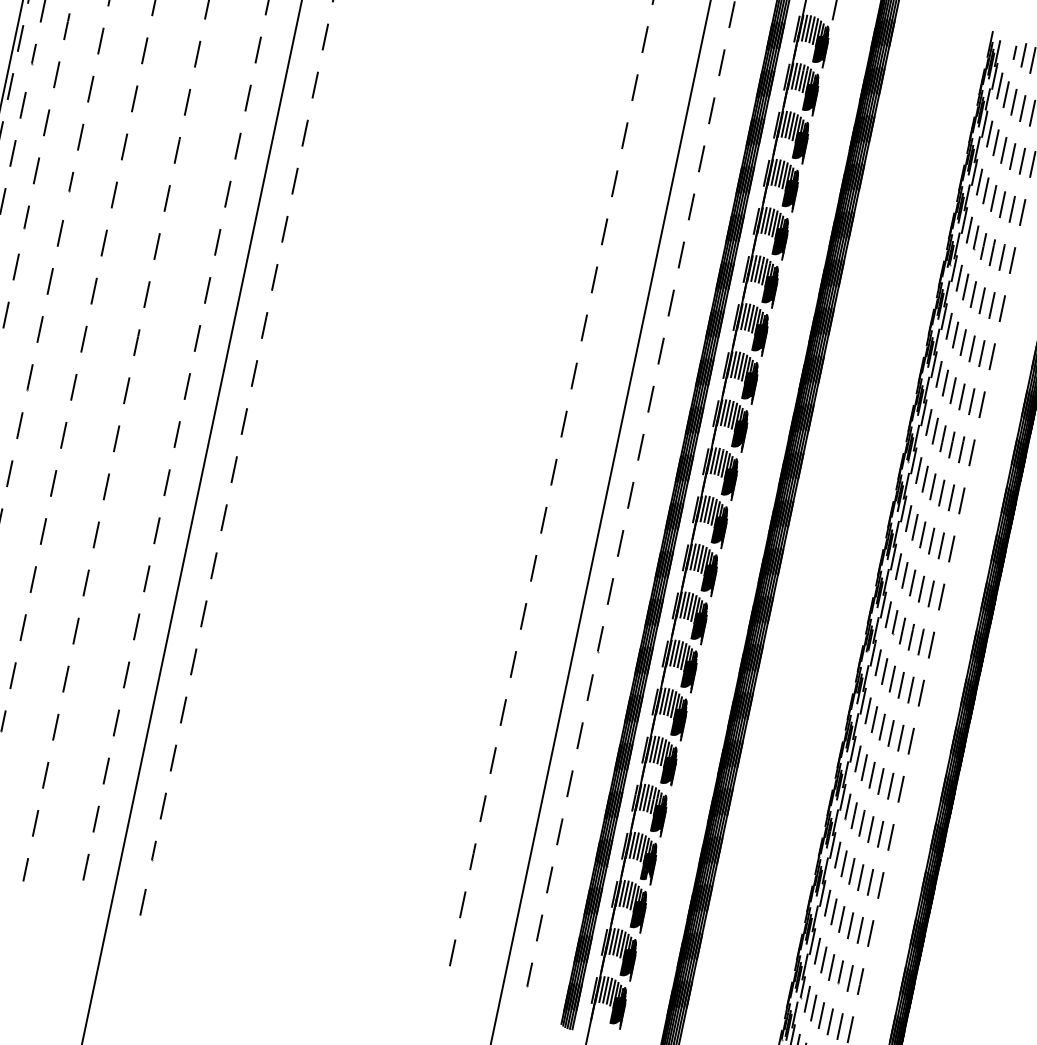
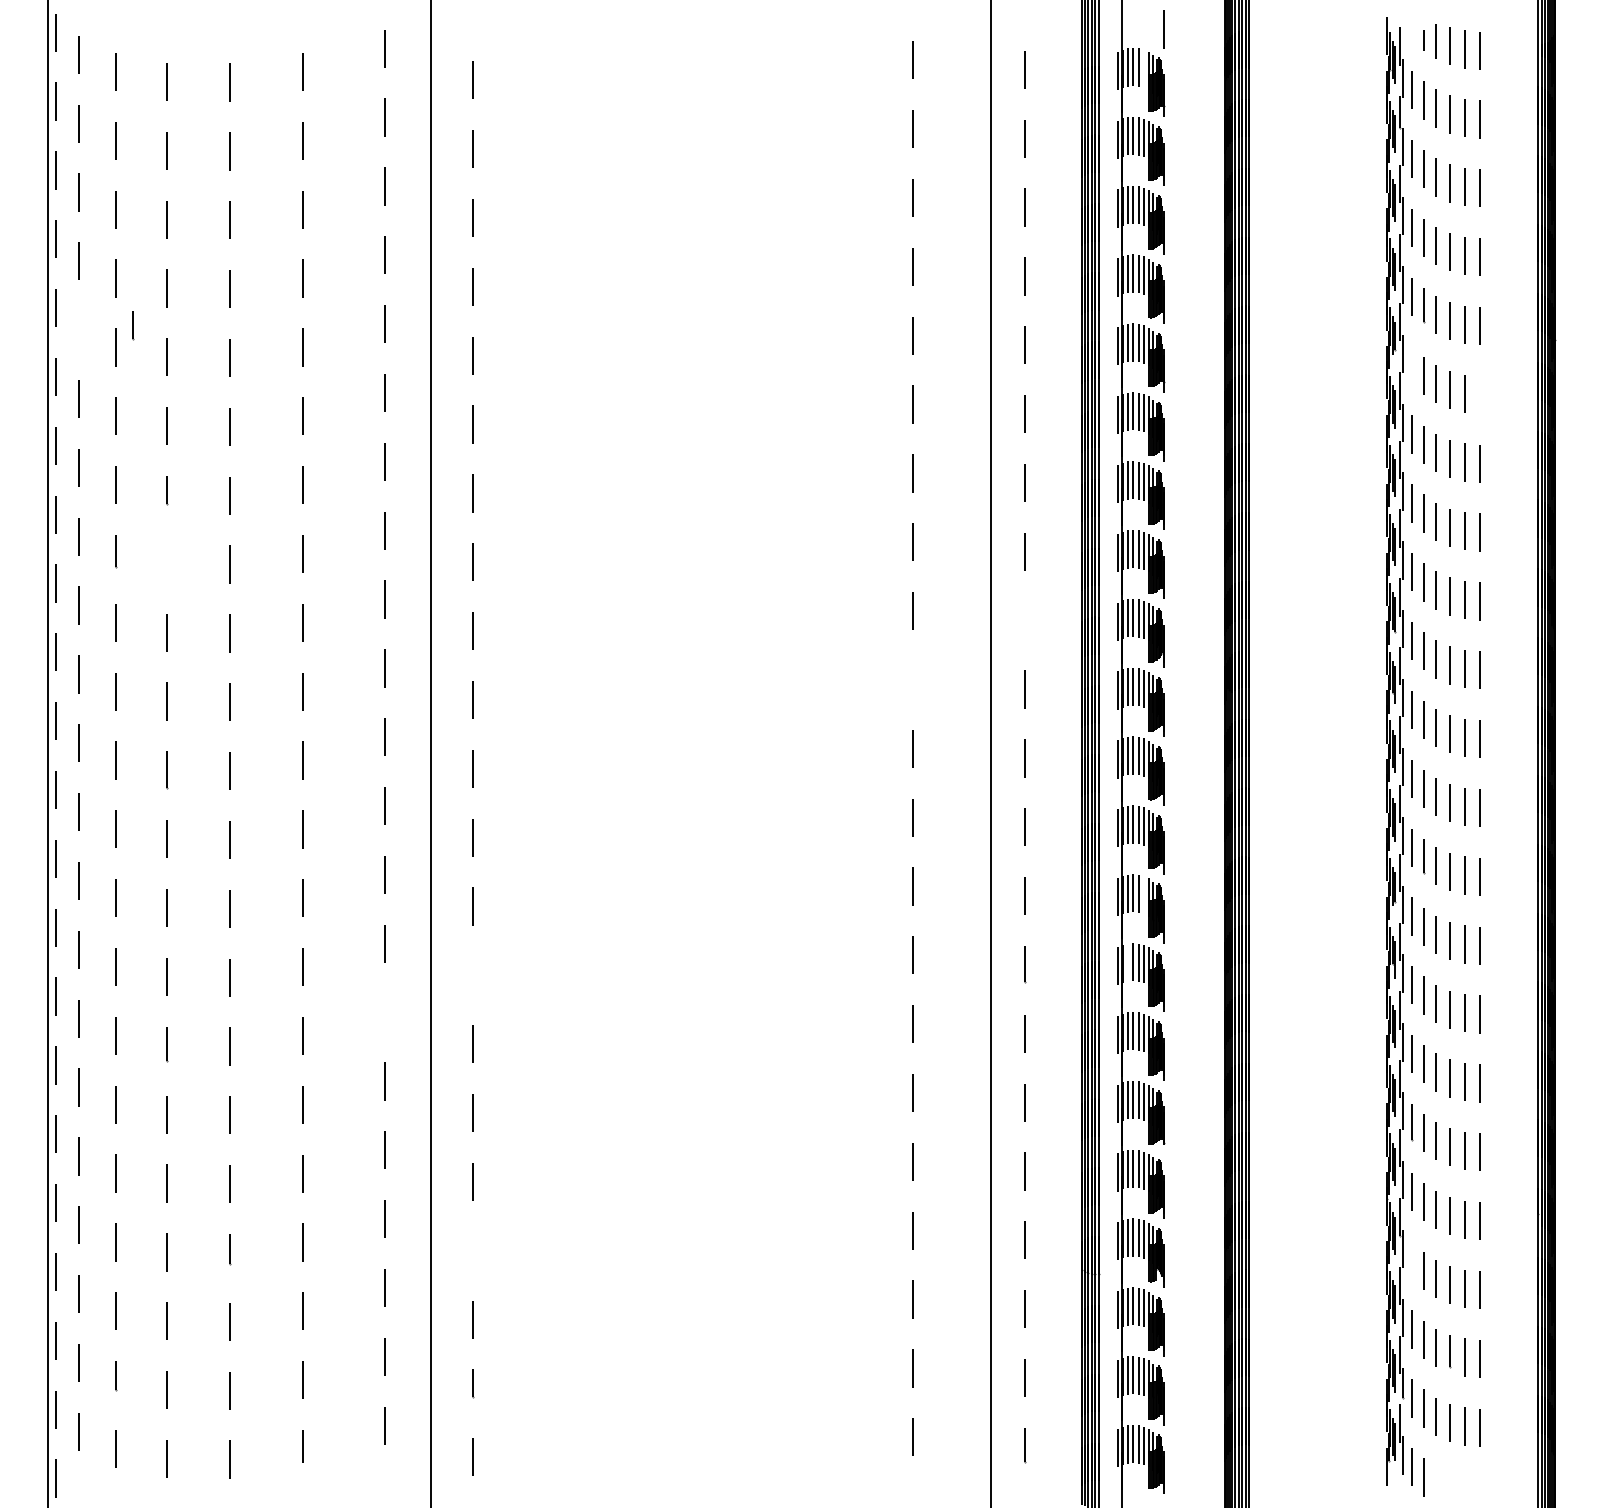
line: (815, 31) -> (1143, 68), removed
line: (34, 54) -> (133, 325), moved
line: (60, 233) -> (166, 563), removed
line: (959, 278) -> (1412, 365), removed
line: (1002, 308) -> (1480, 394), removed
line: (650, 399) -> (1024, 620), removed
line: (564, 423) -> (912, 679), removed
line: (214, 565) -> (473, 975), removed
line: (147, 578) -> (385, 1012), removed
line: (693, 608) -> (1143, 895), removed
line: (672, 653) -> (1127, 962), removed
line: (173, 757) -> (473, 1250), removed
line: (827, 903) -> (1412, 1260), removed

